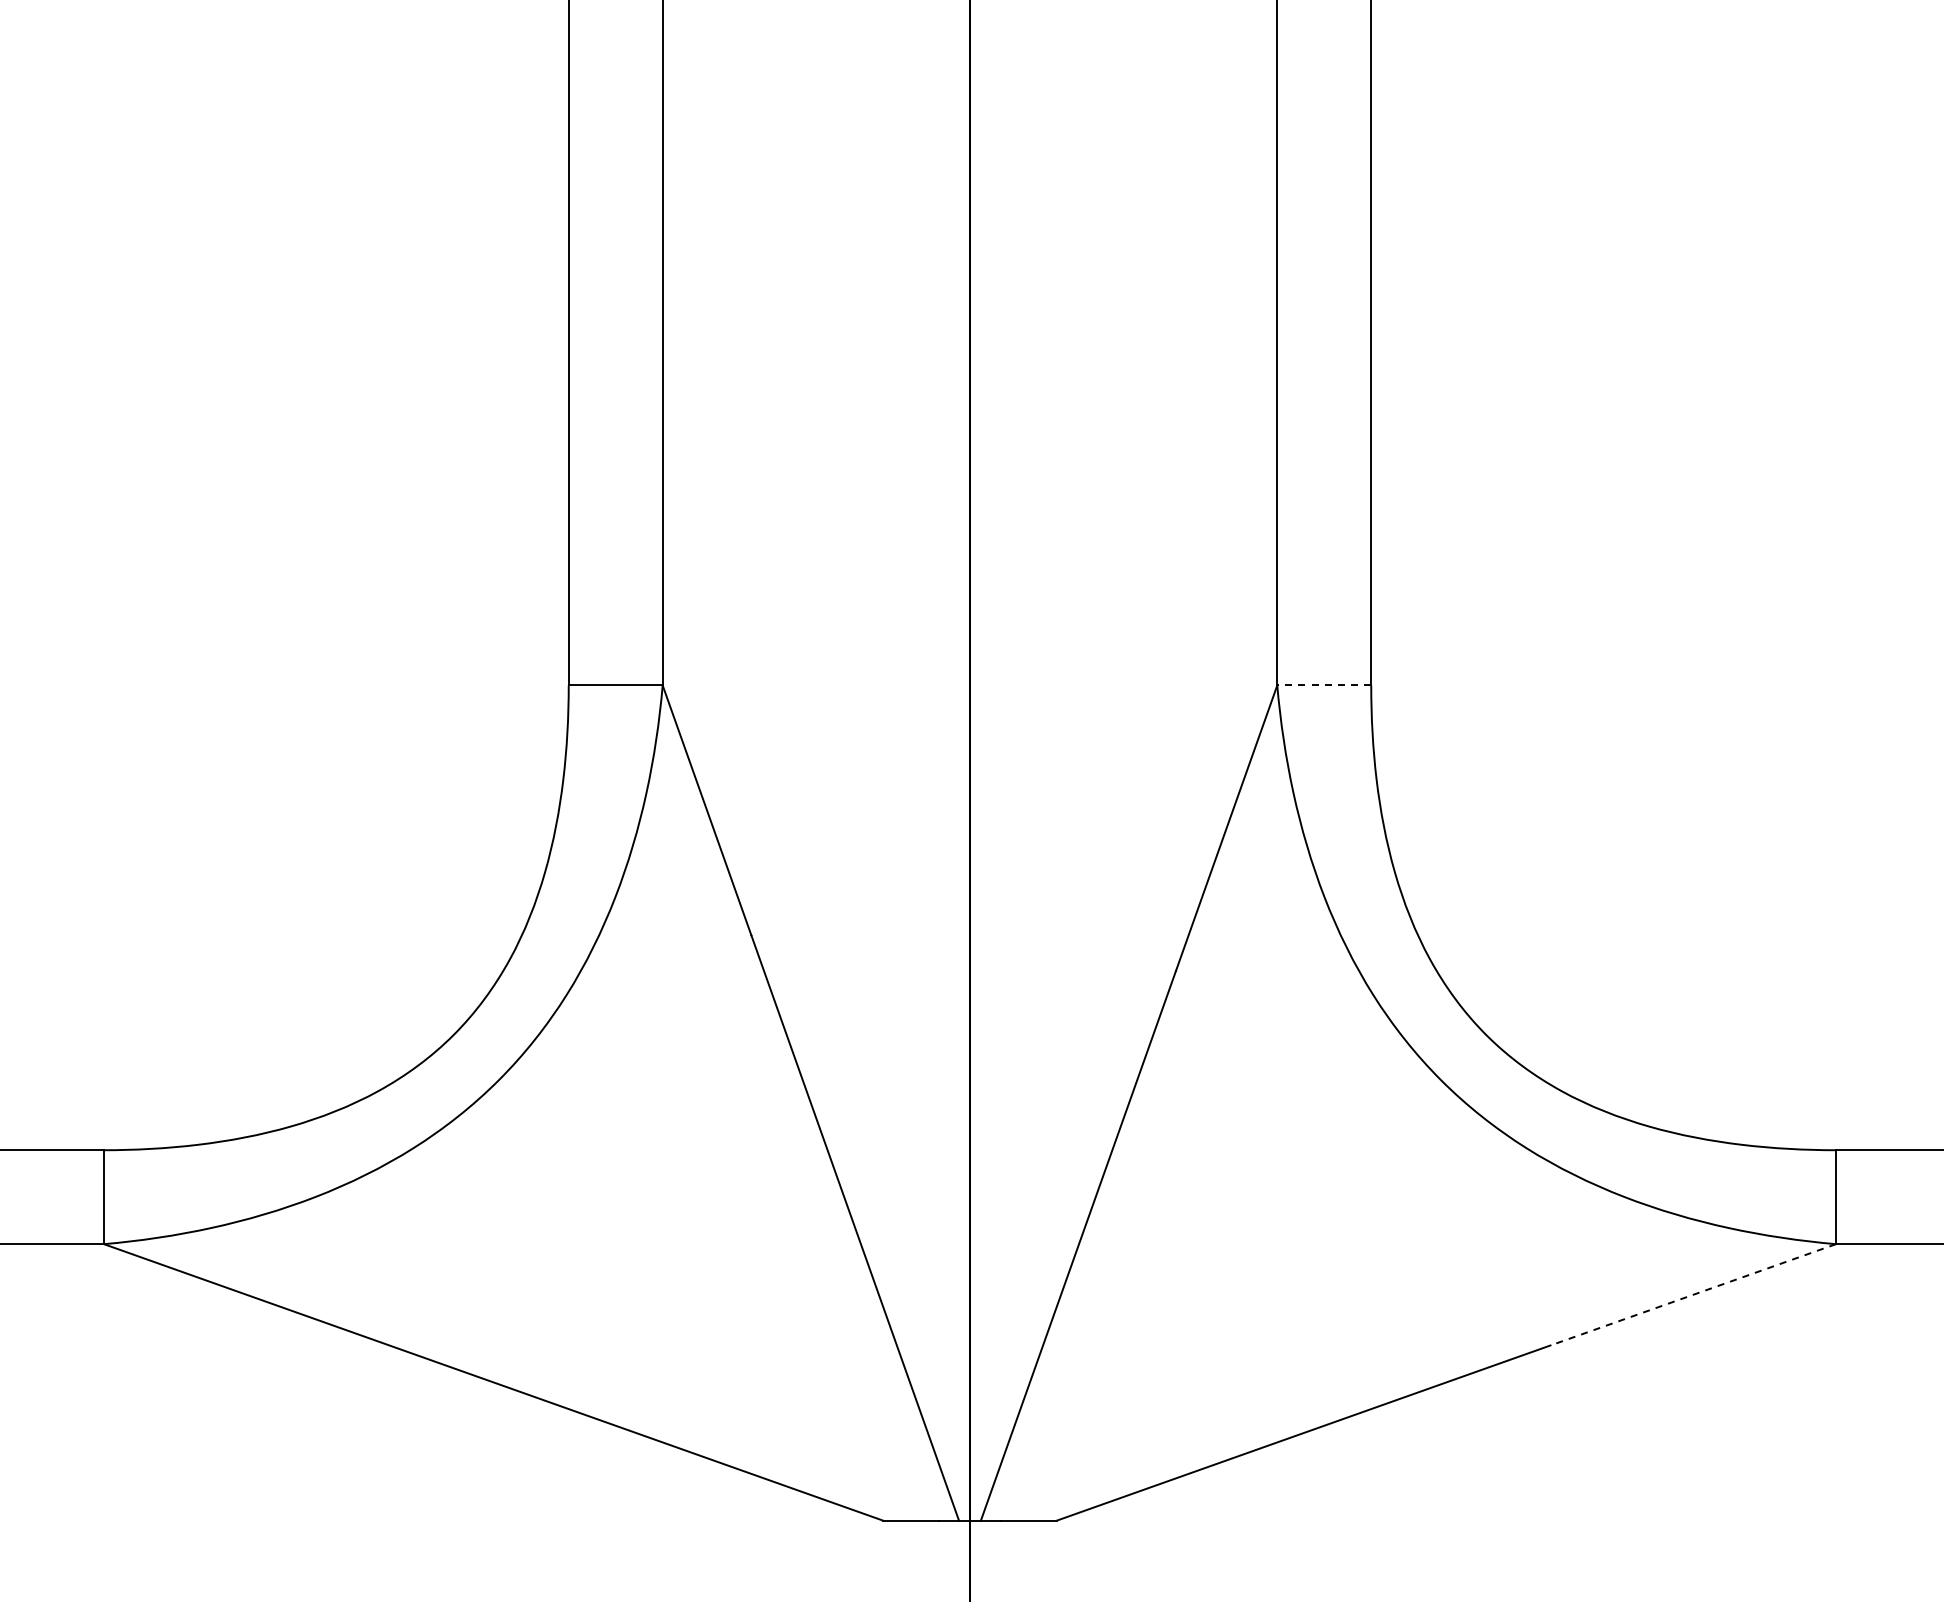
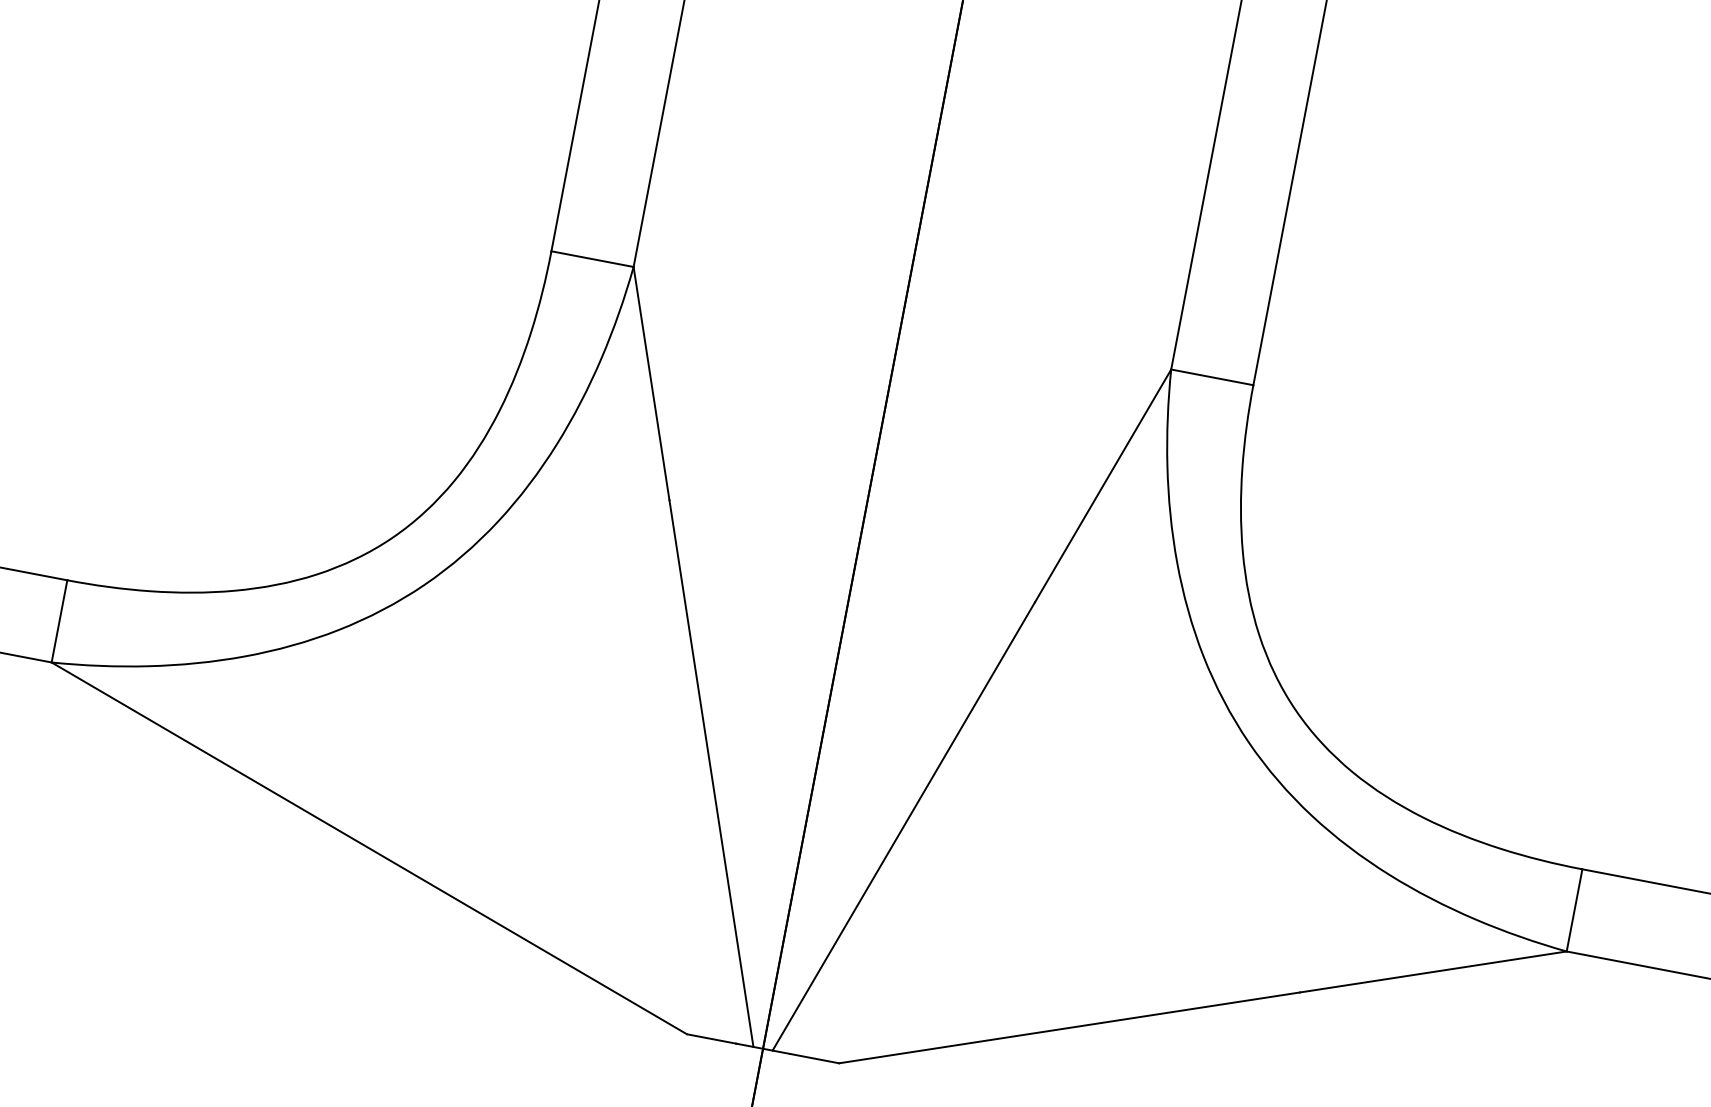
line: (1324, 685) -> (1212, 377), dashed -> solid
line: (1692, 1294) -> (1432, 971), dashed -> solid

